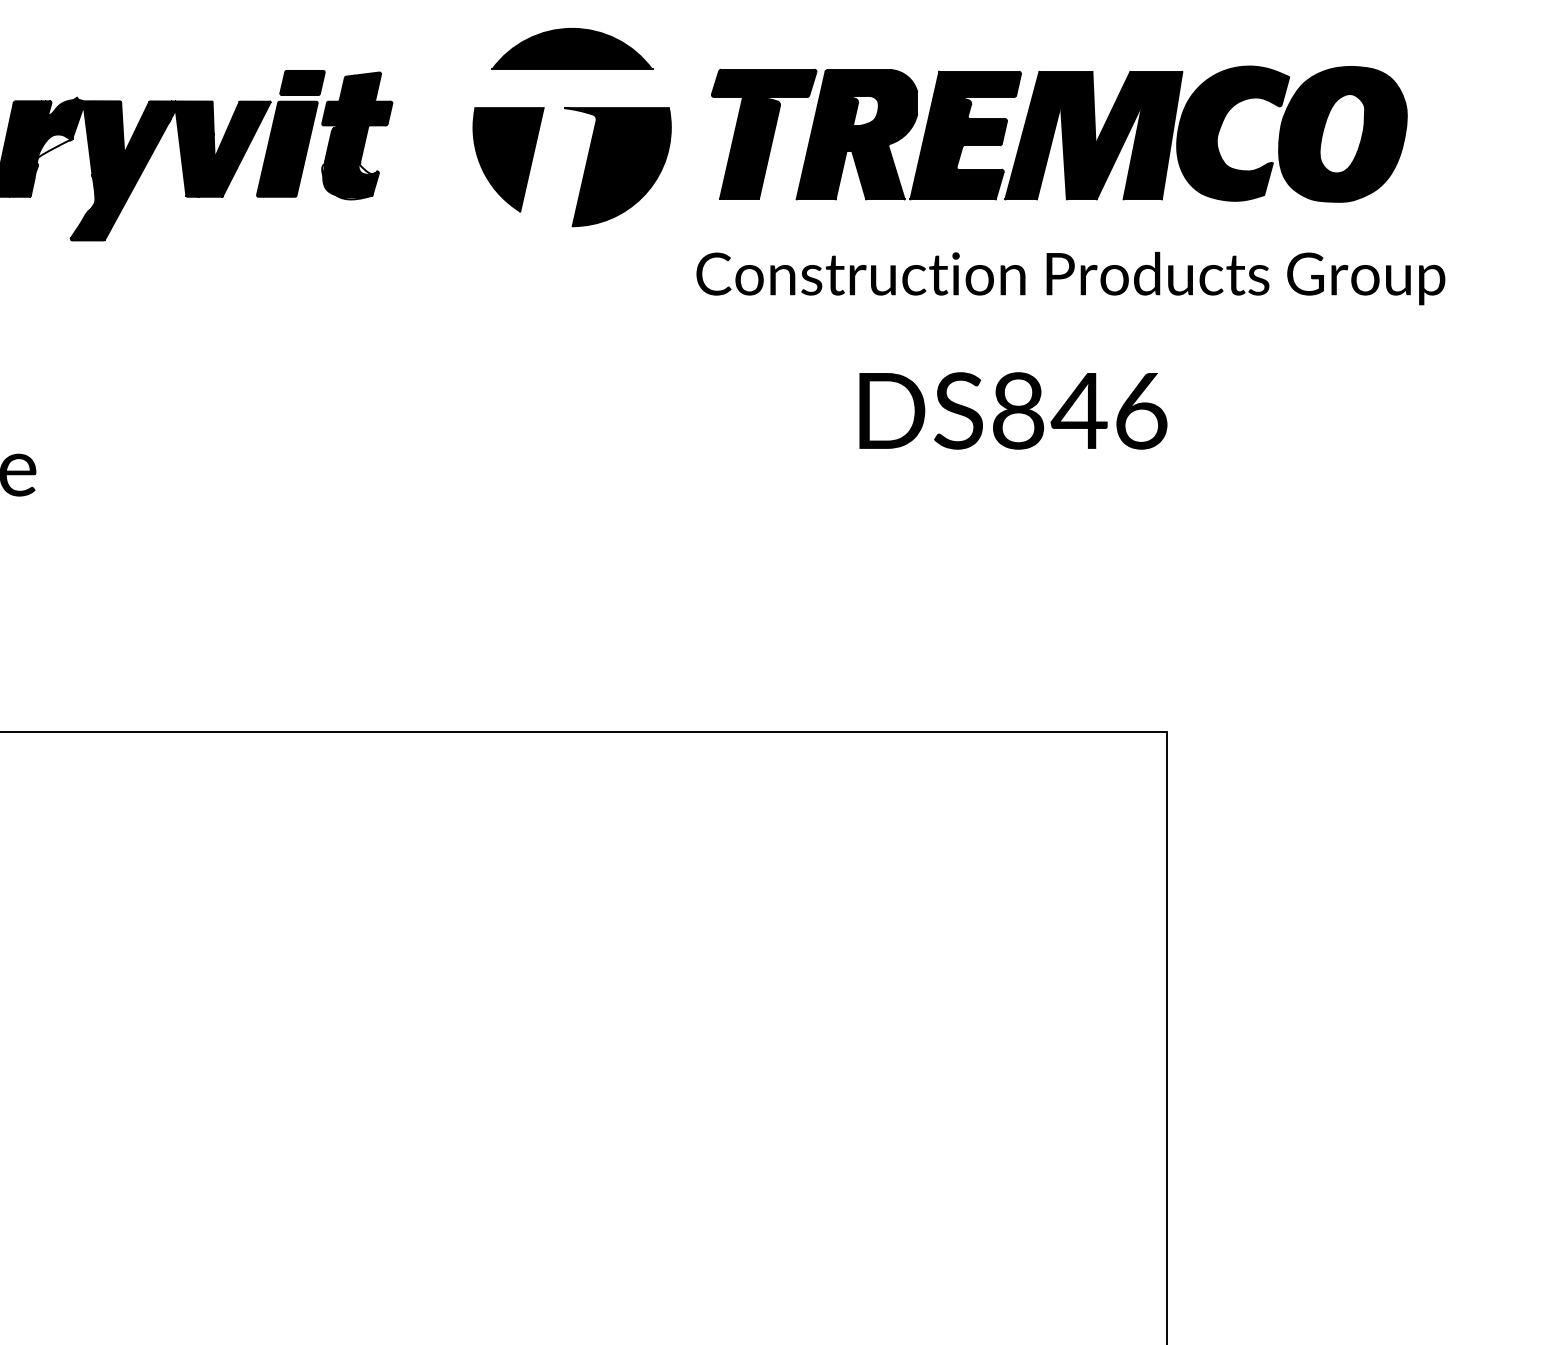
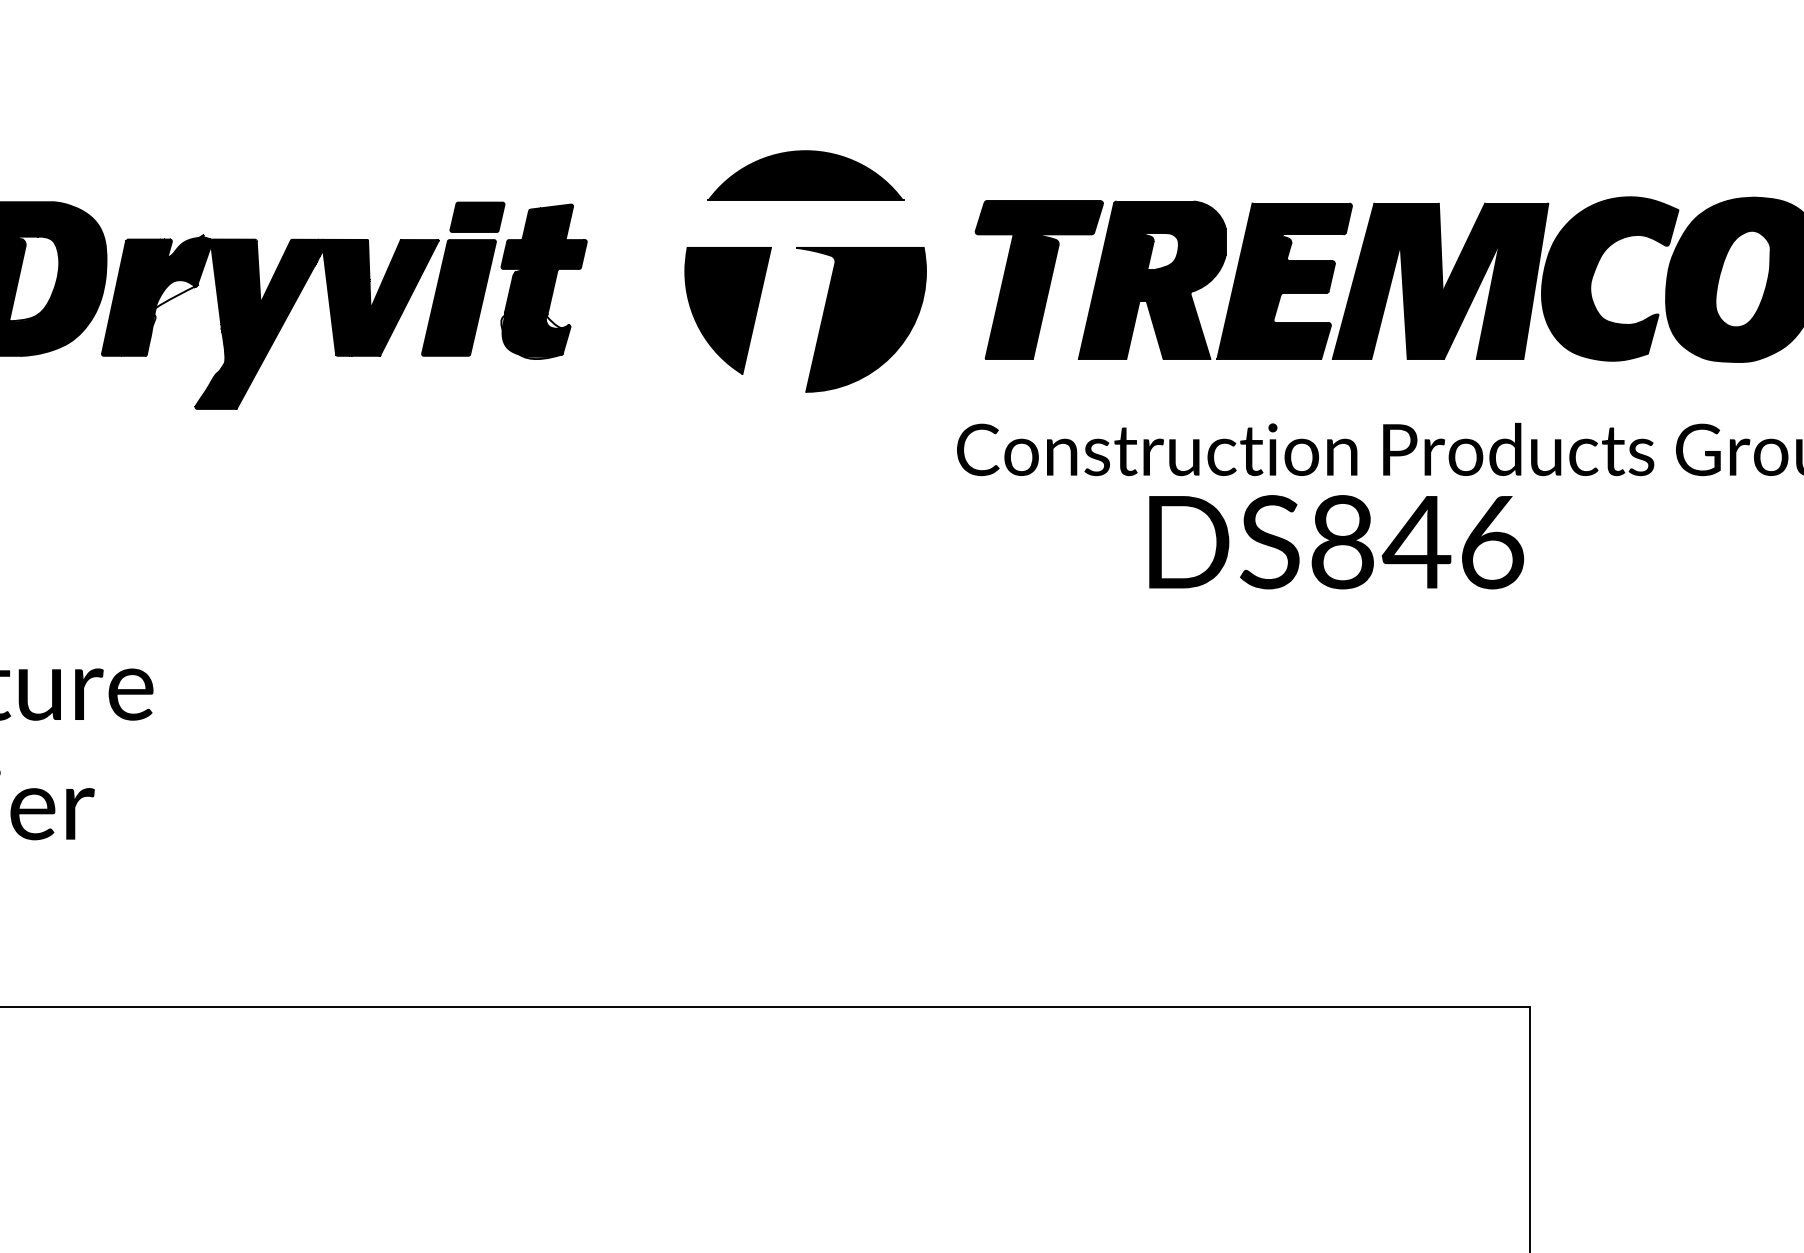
text: (1013, 410) -> (1336, 541), moved

